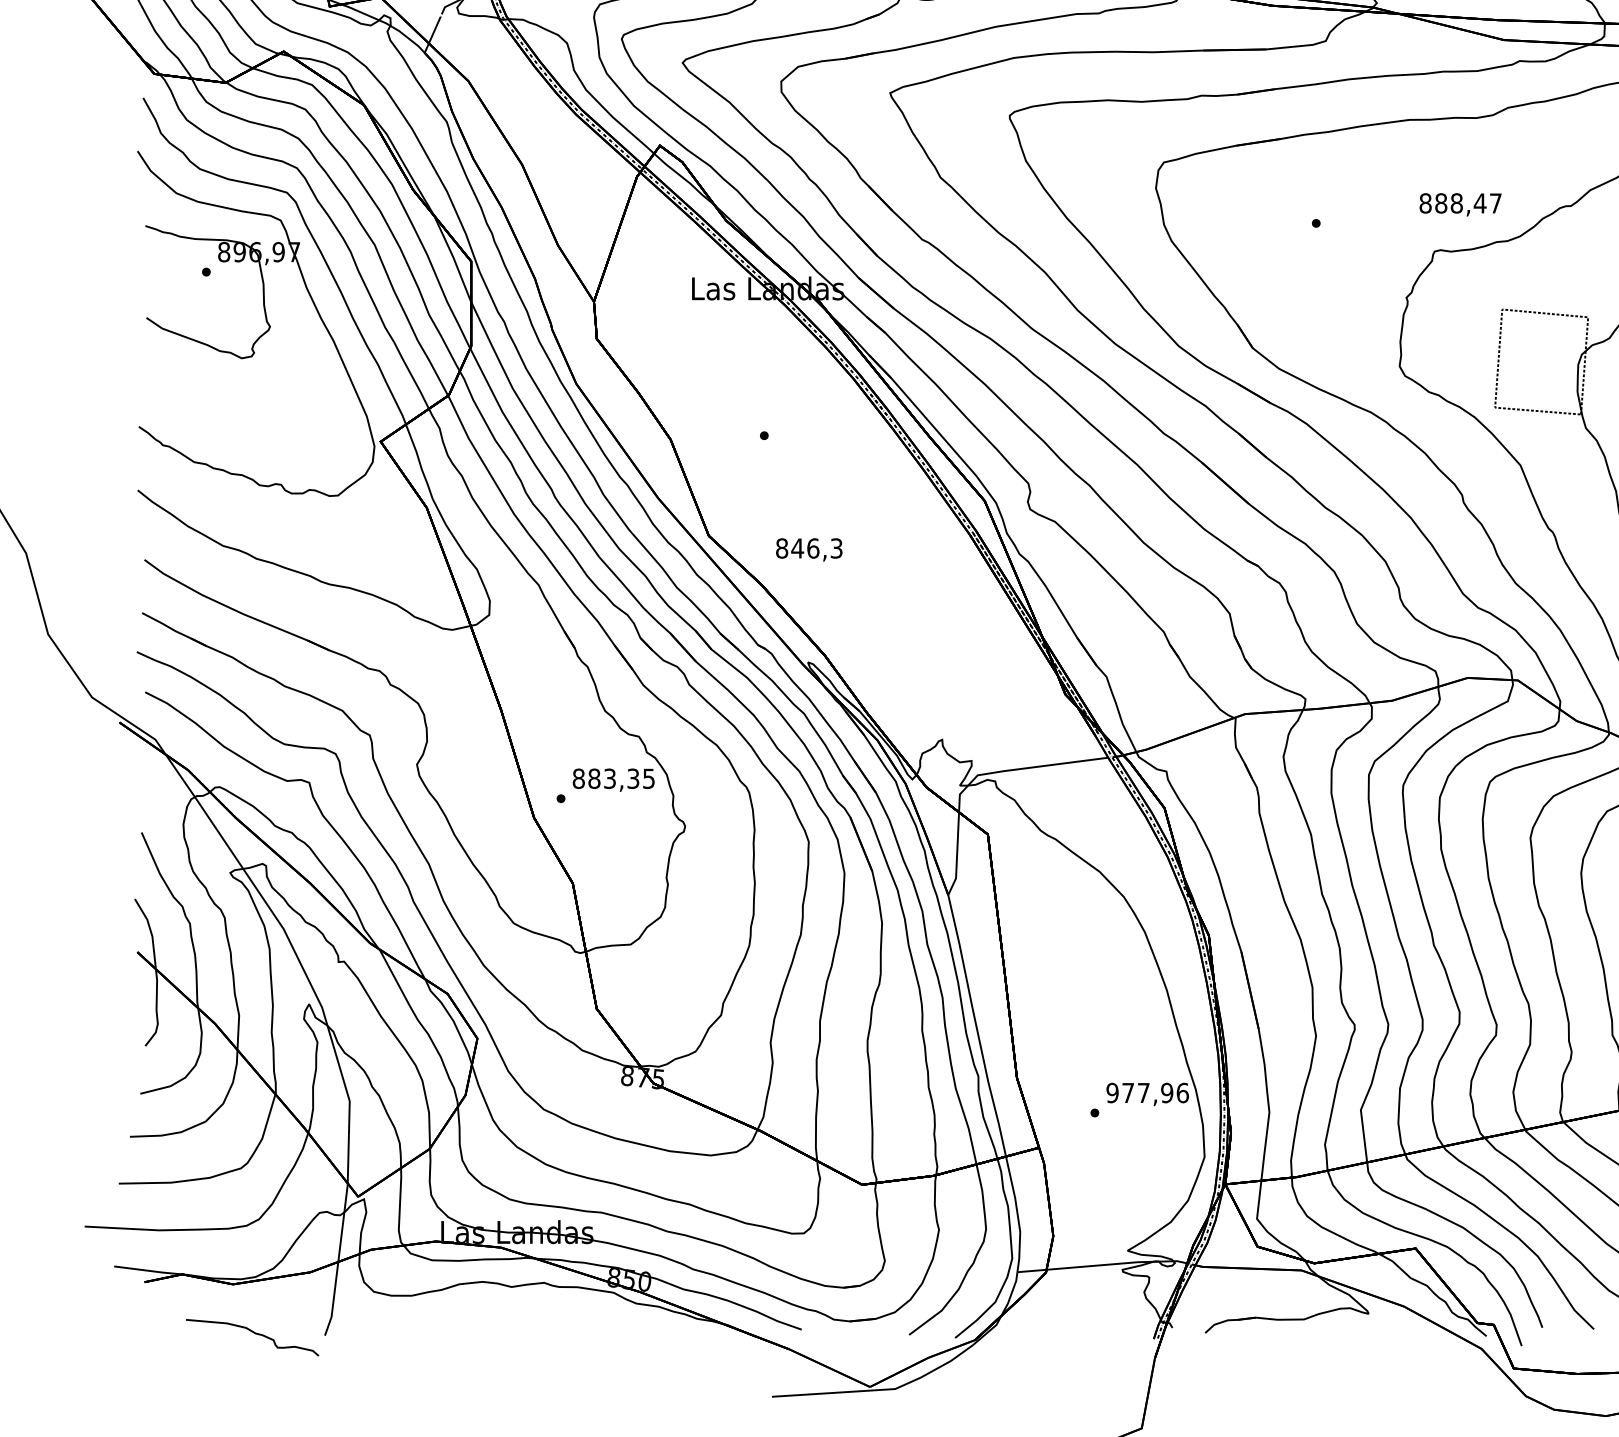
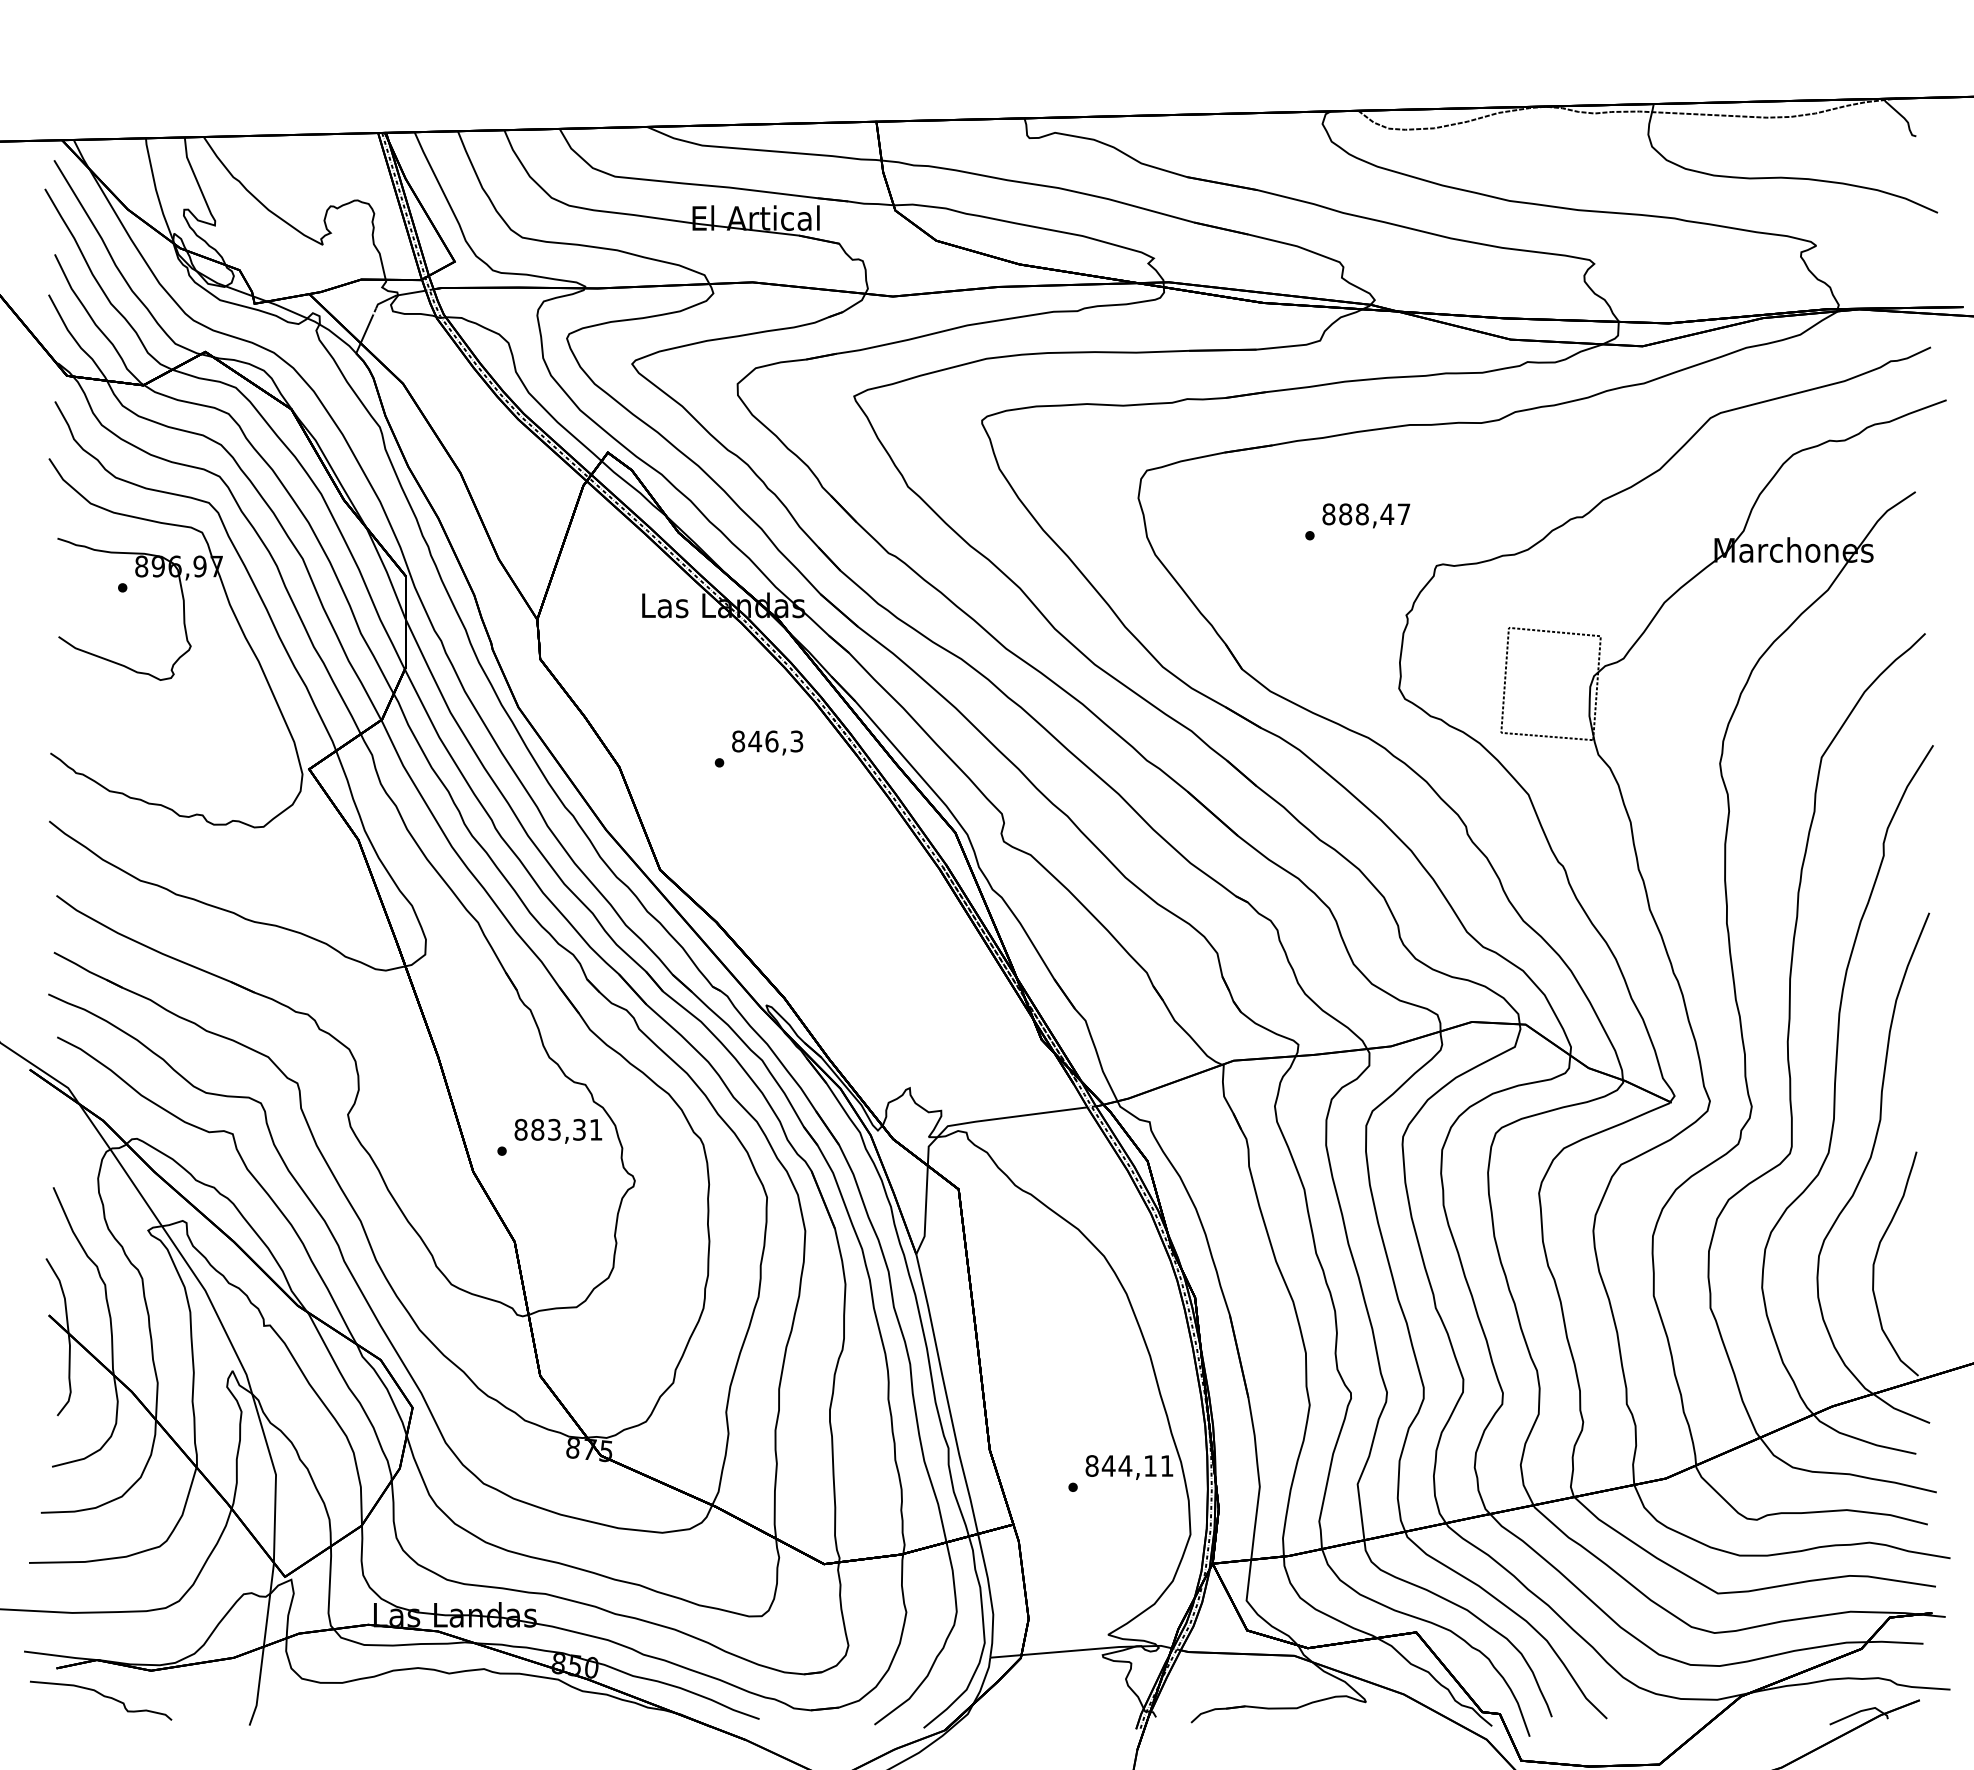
text: (1460, 204) -> (1366, 515), moved
text: (809, 549) -> (767, 742), moved
text: (648, 778) -> (595, 1129), 883,35 -> 883,31
text: (1147, 1092) -> (1129, 1465), 977,96 -> 844,11
curve: (253, 1333) -> (102, 1696), moved

